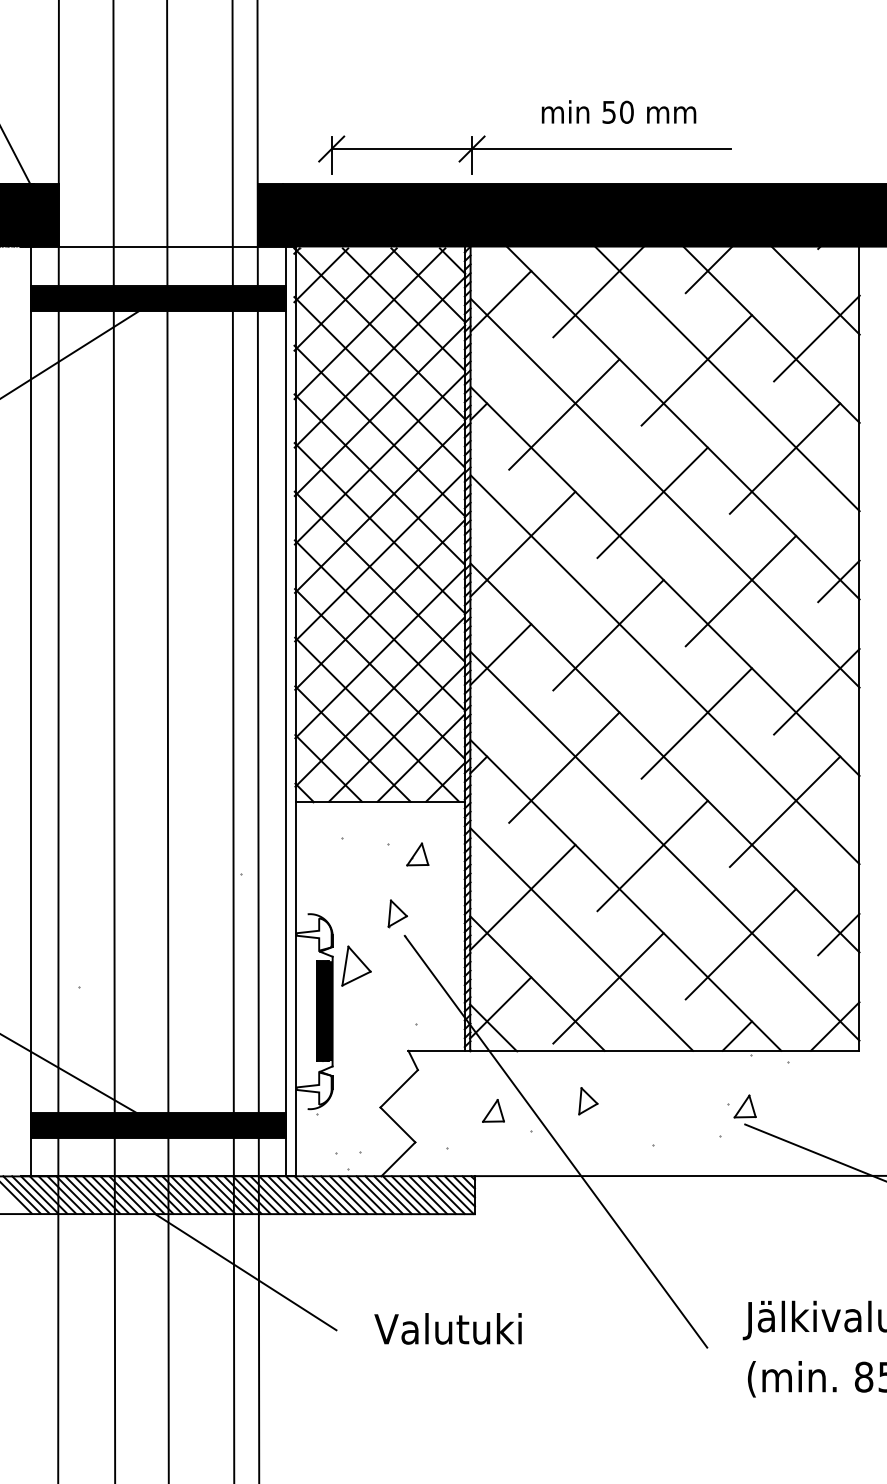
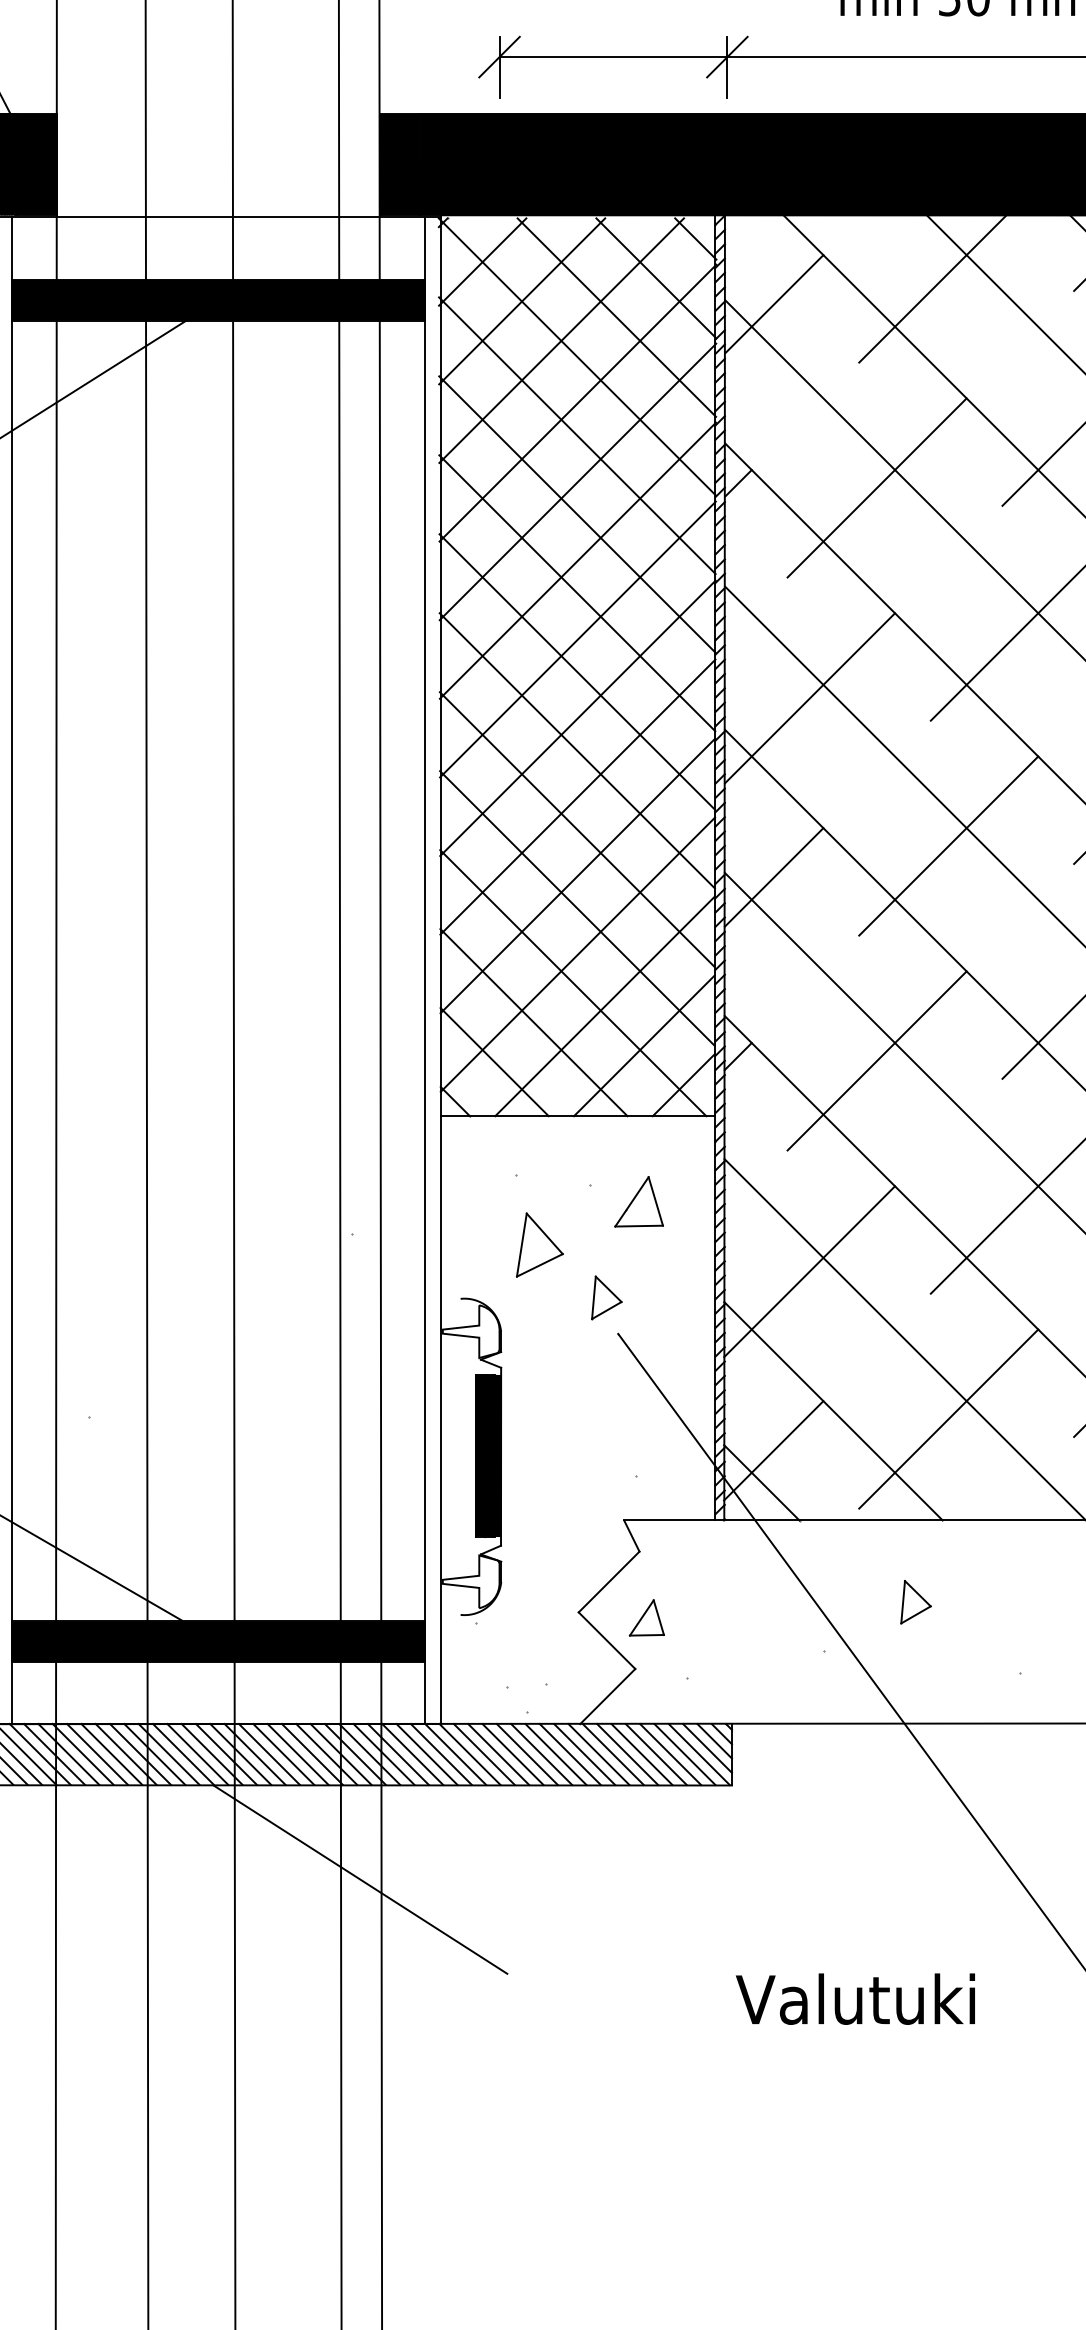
part: (417, 854) -> (638, 1201), size x1.4
part: (356, 965) -> (539, 1244), moved
part: (493, 1110) -> (646, 1617), moved
text: (447, 1328) -> (854, 1998), moved

